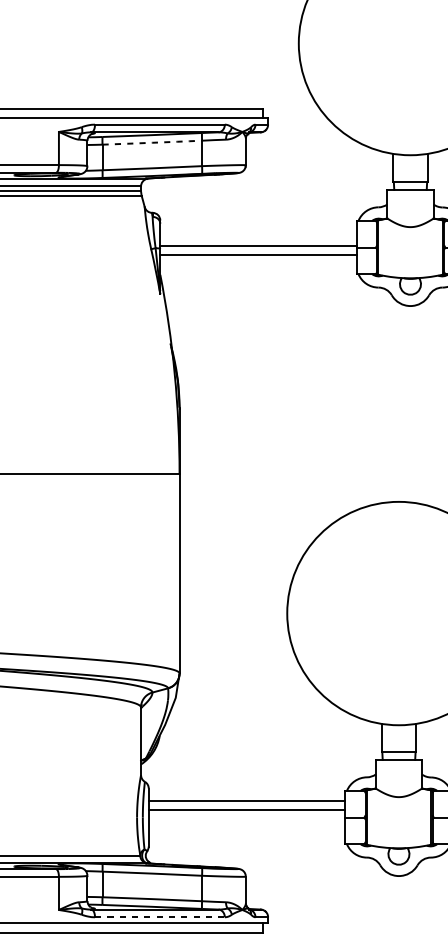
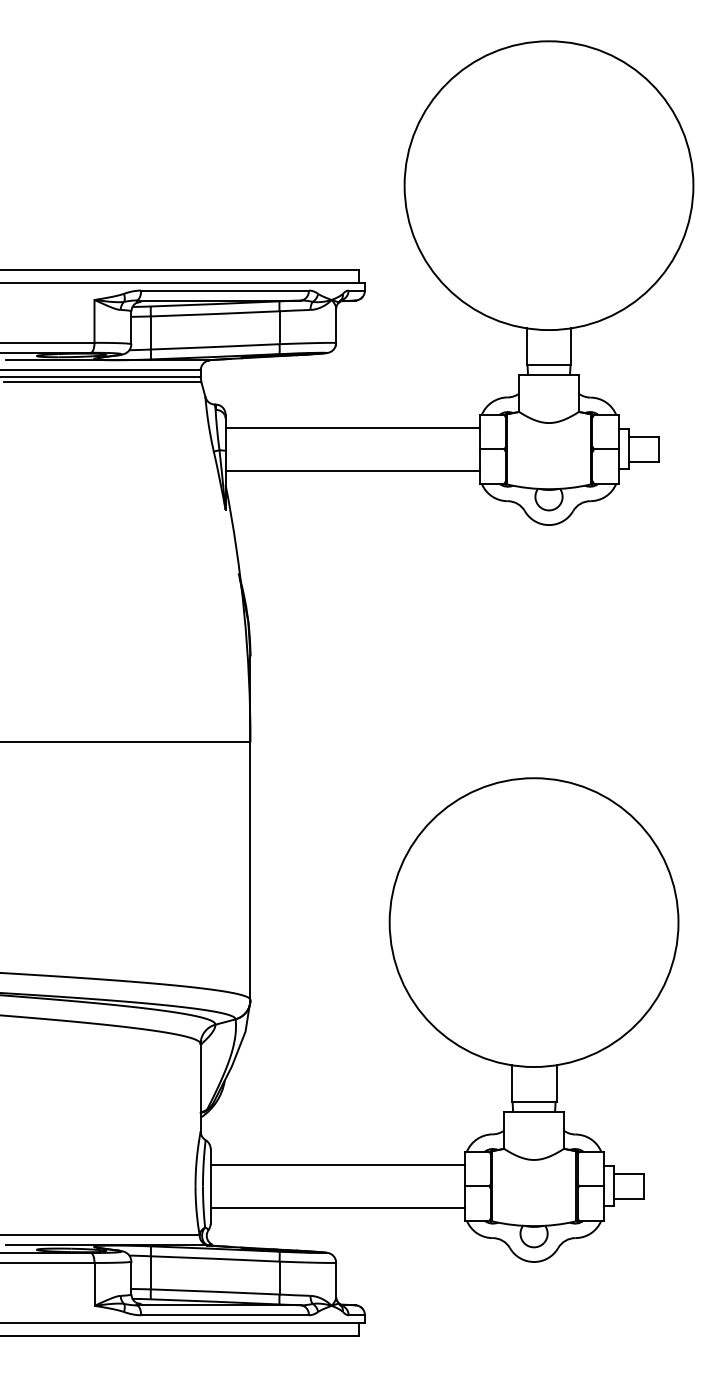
arc: (152, 142) -> (215, 313), dashed -> solid
line: (258, 245) -> (352, 470), moved
line: (258, 254) -> (352, 427), moved
line: (246, 809) -> (337, 1207), moved
line: (160, 917) -> (225, 1315), dashed -> solid

